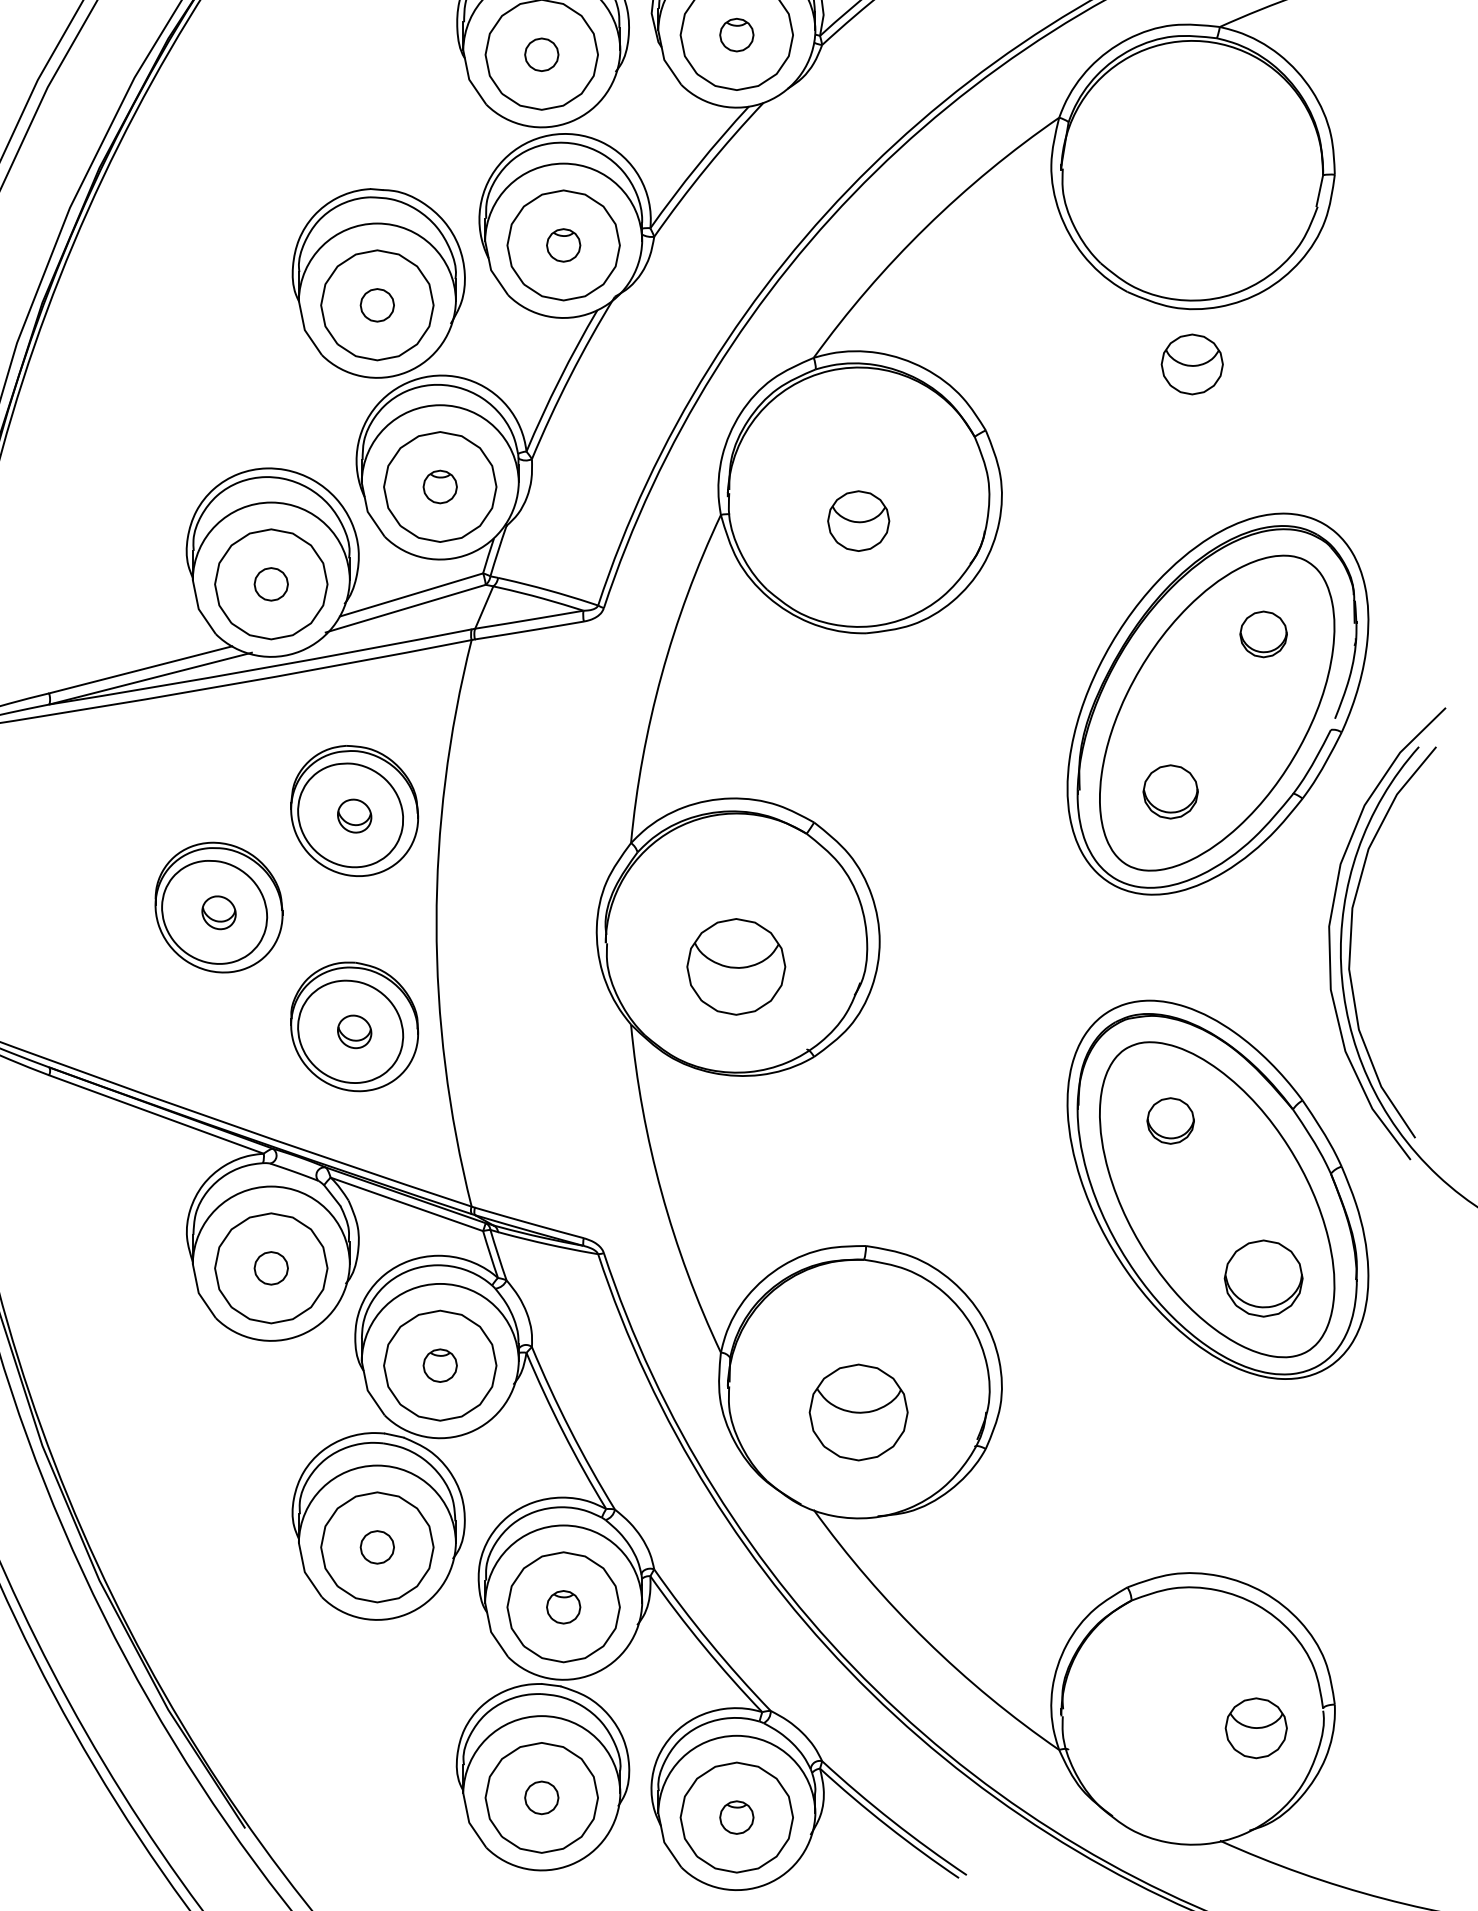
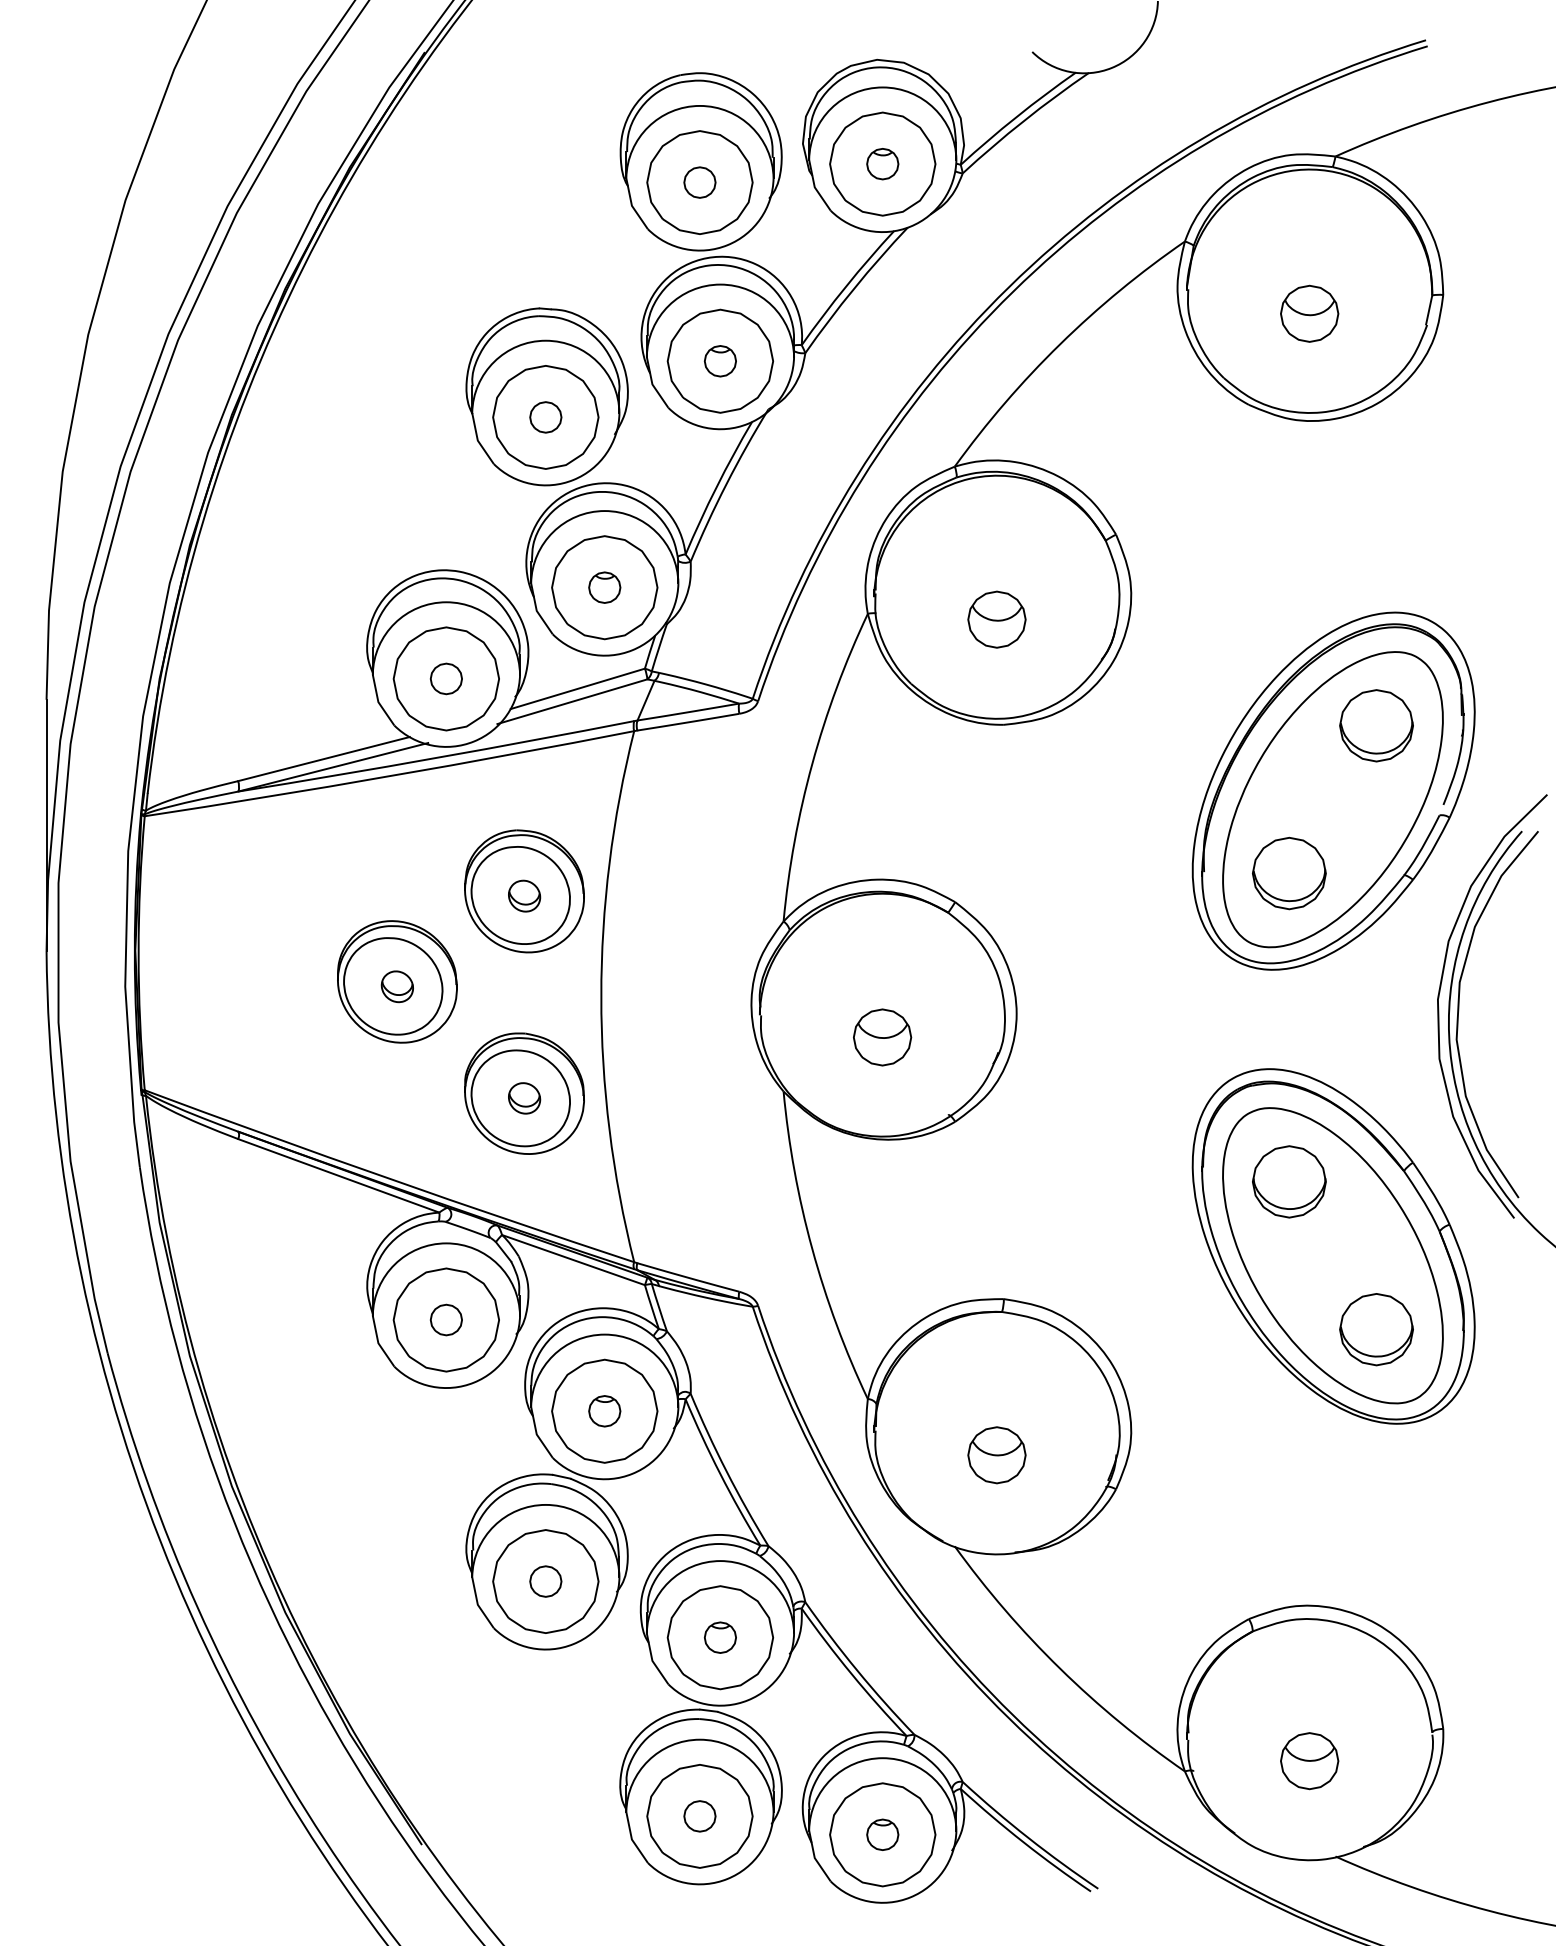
part: (1192, 364) -> (1309, 313), moved
part: (1263, 634) -> (1376, 725), size x1.67
part: (1170, 791) -> (1289, 873), size x1.43
part: (736, 966) -> (882, 1037), size x0.62
part: (1170, 1120) -> (1289, 1181), size x1.67
part: (858, 1412) -> (996, 1455), size x0.62
part: (1256, 1728) -> (1309, 1761), moved

